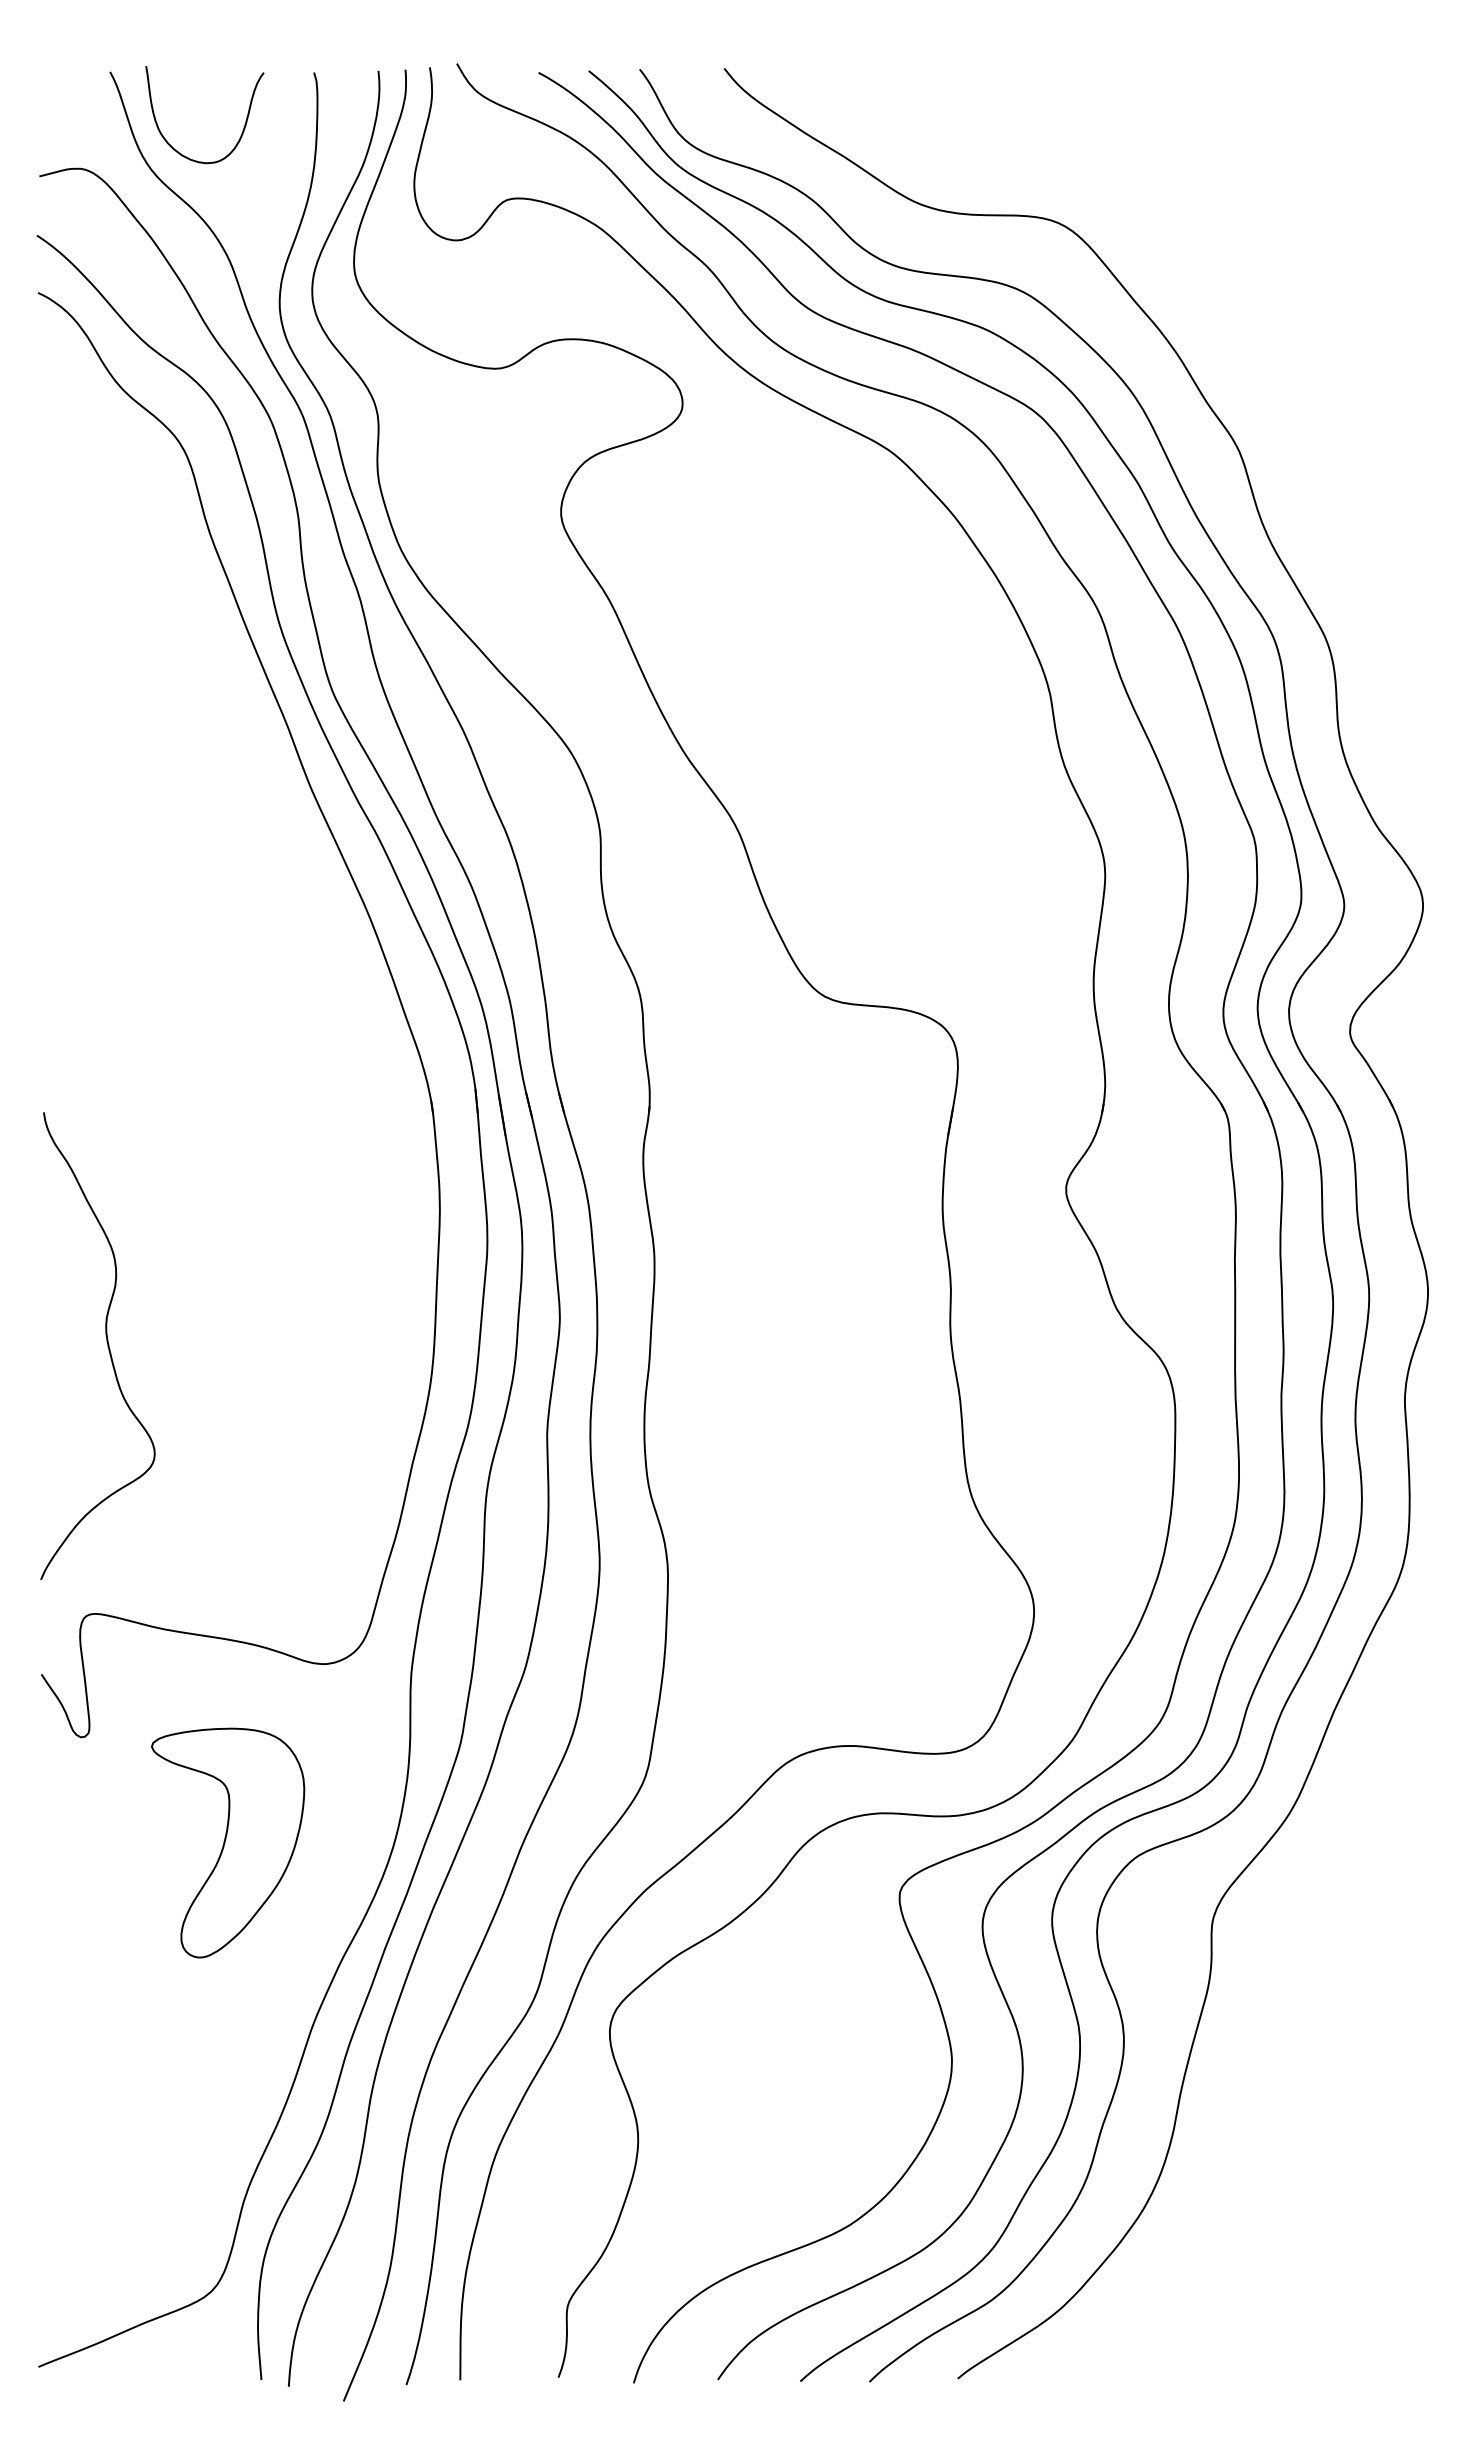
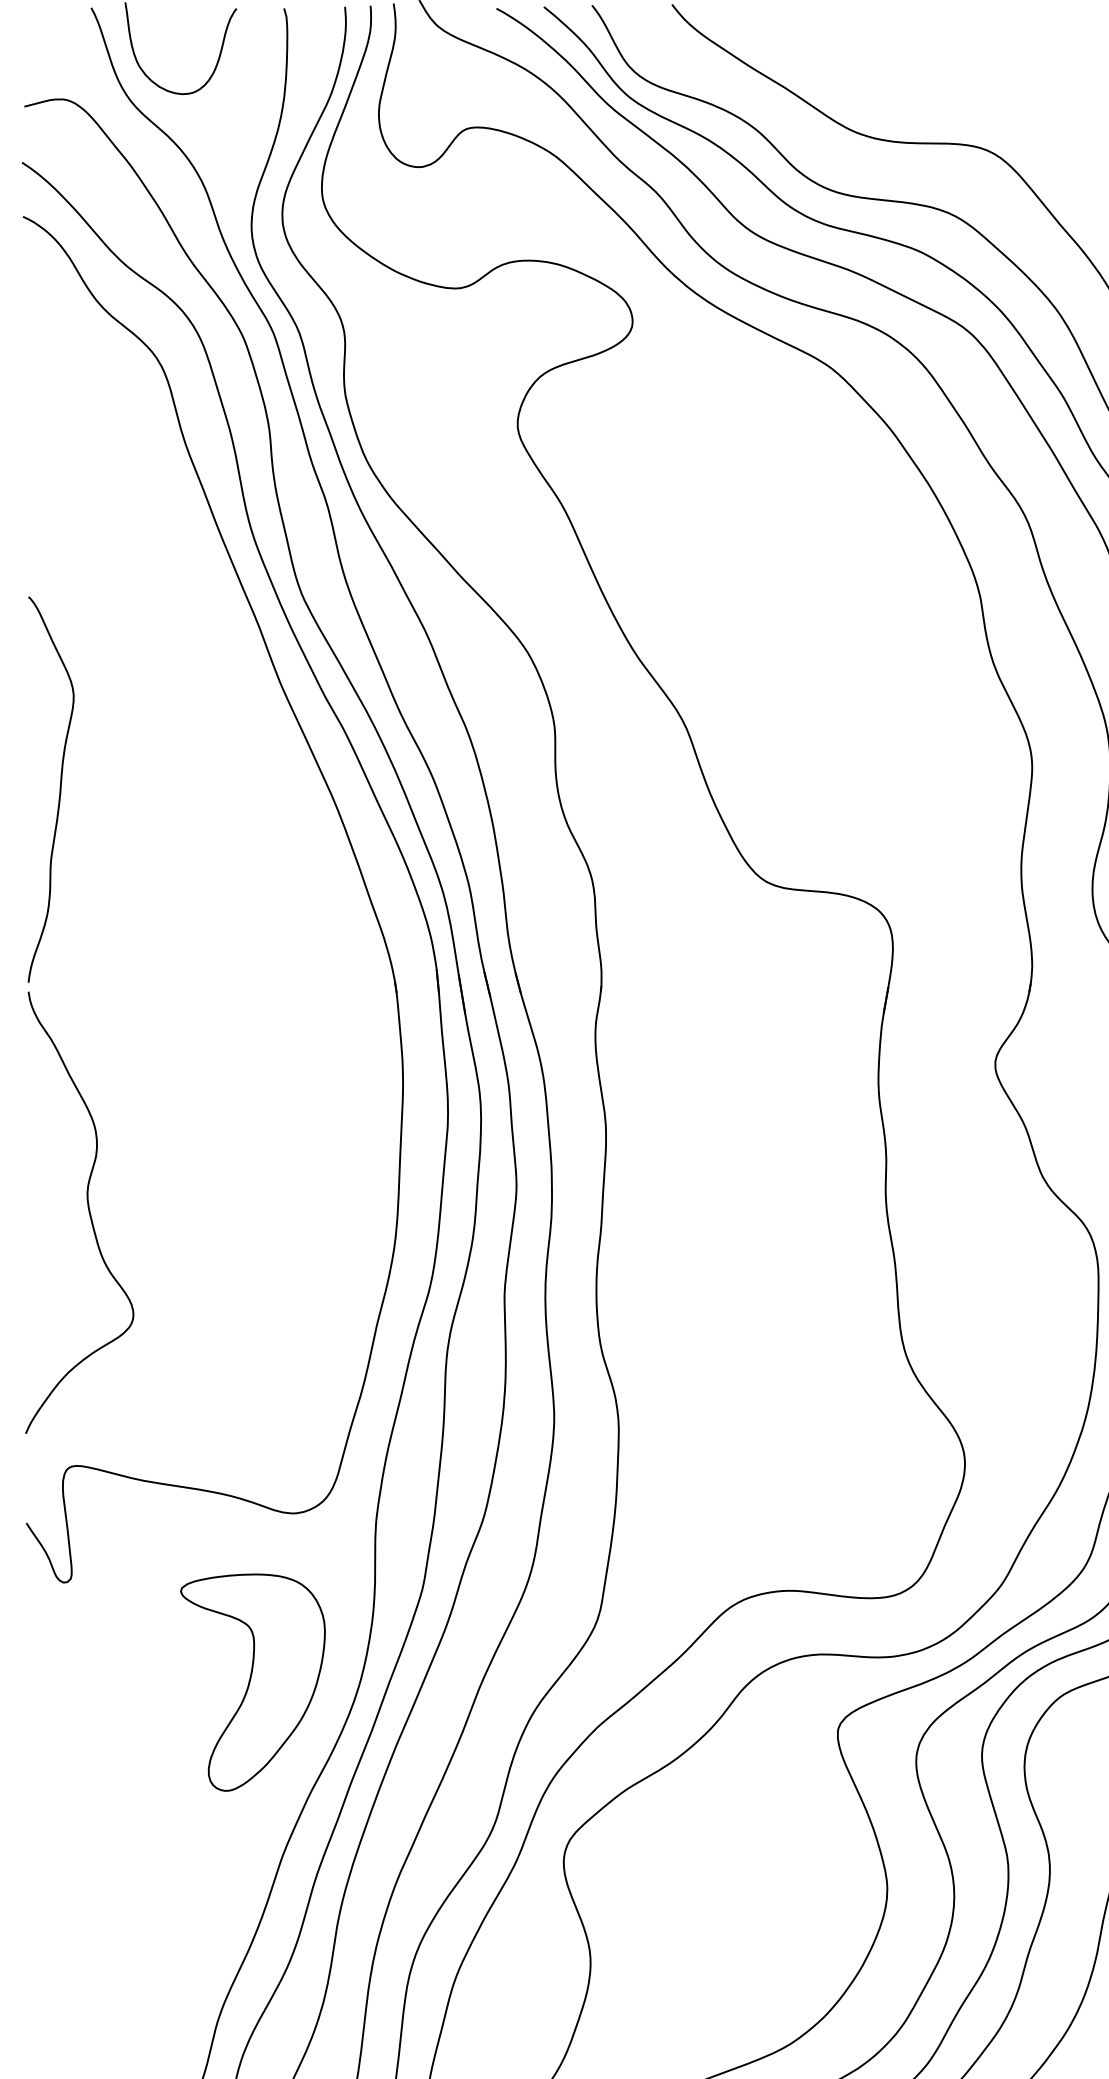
curve: (76, 898) -> (59, 789), added
part: (228, 1842) -> (253, 1682), moved

